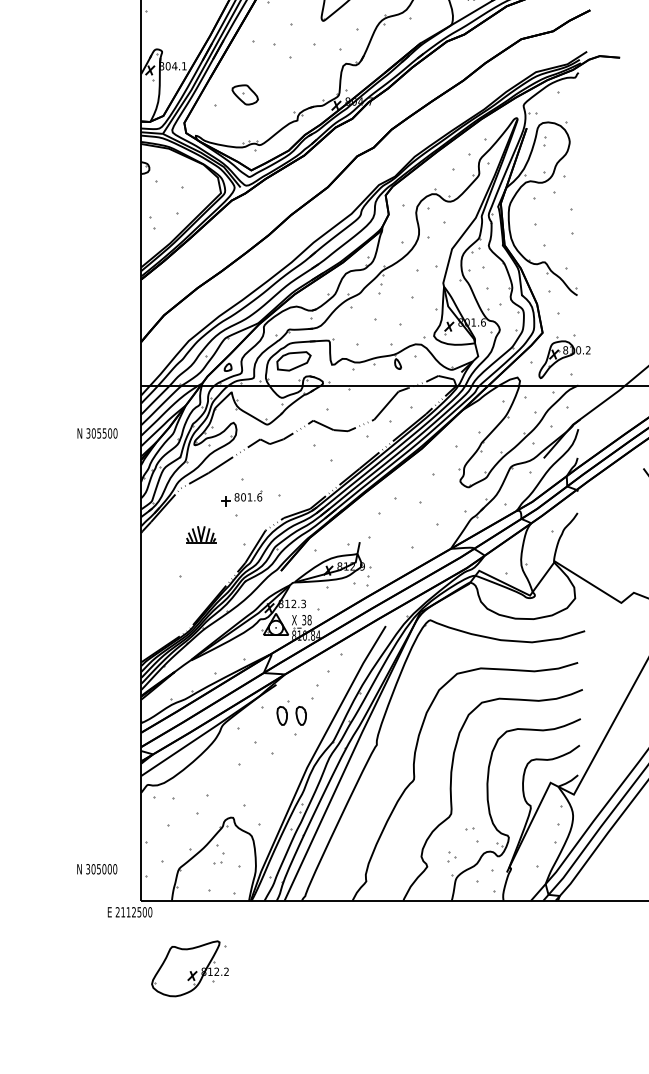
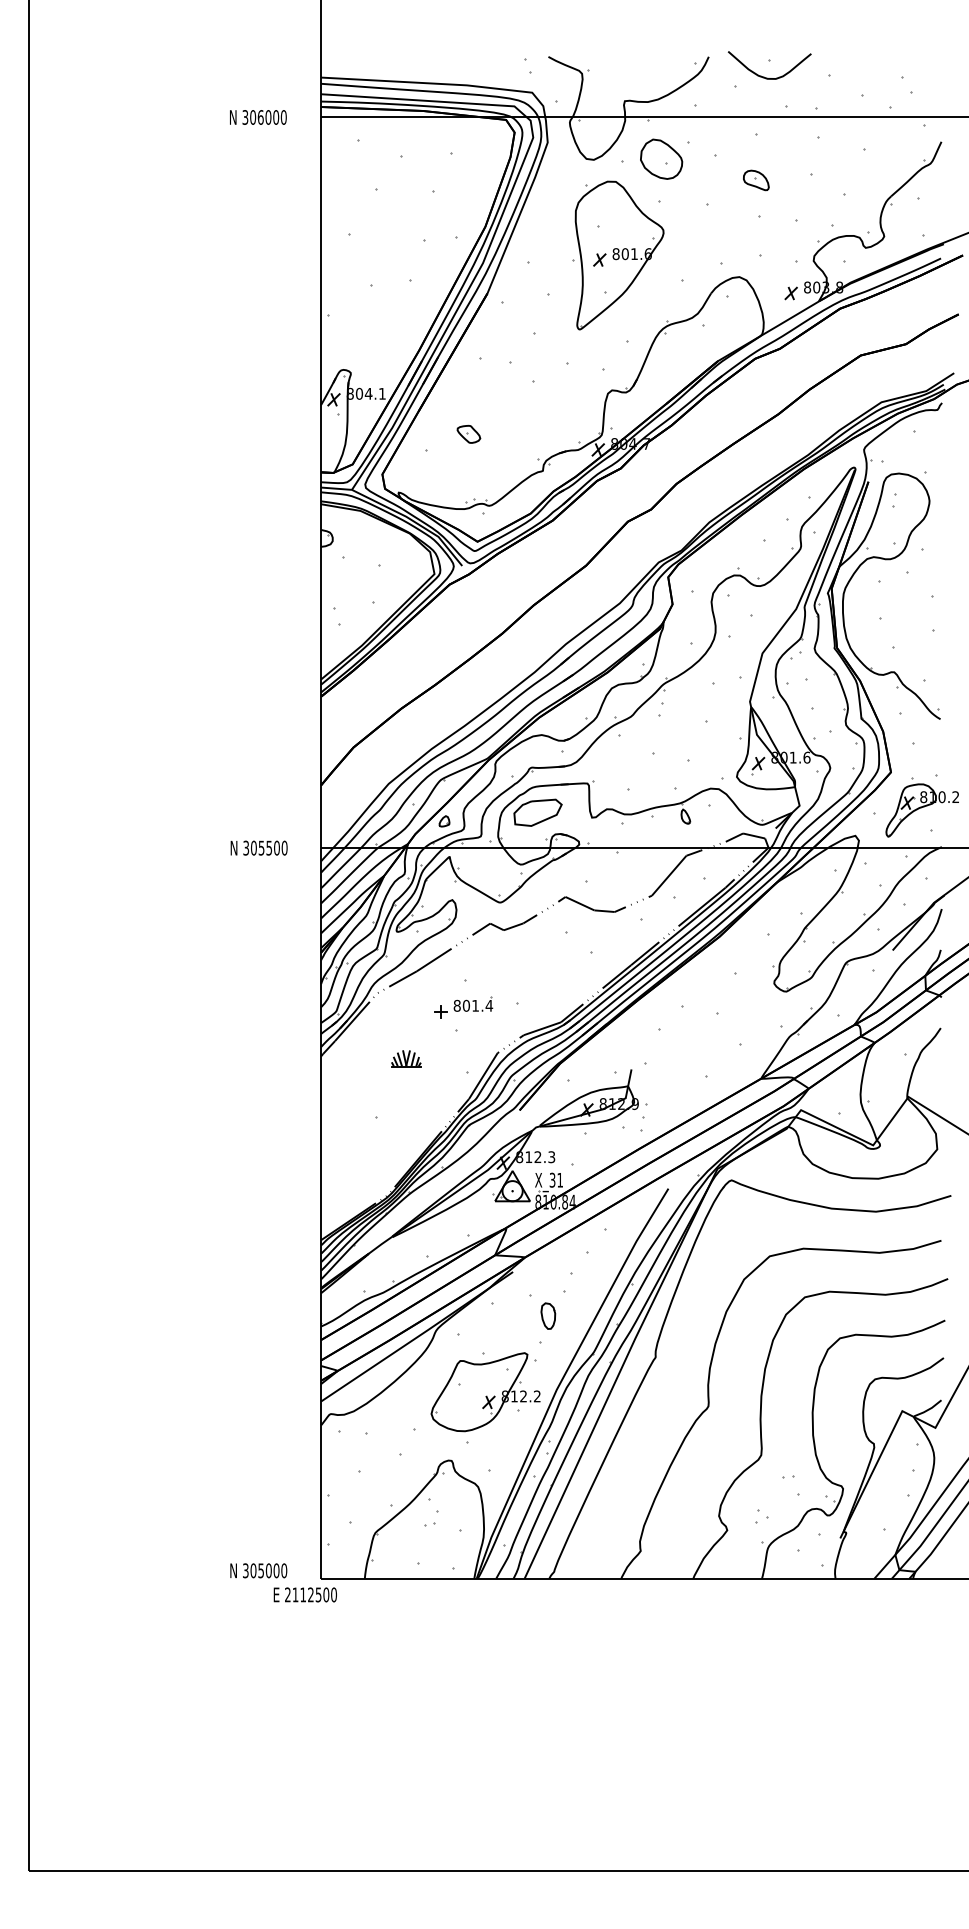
part: (245, 94) -> (468, 433), size x0.62
text: (97, 432) -> (258, 847), moved
text: (259, 497) -> (489, 1005), 801.6 -> 801.4
part: (201, 534) -> (406, 1058), size x0.71
text: (309, 619) -> (560, 1179), X_38 -> X_31
part: (282, 715) -> (521, 1315), removed
text: (97, 869) -> (258, 1570), moved
part: (190, 969) -> (485, 1392), moved

